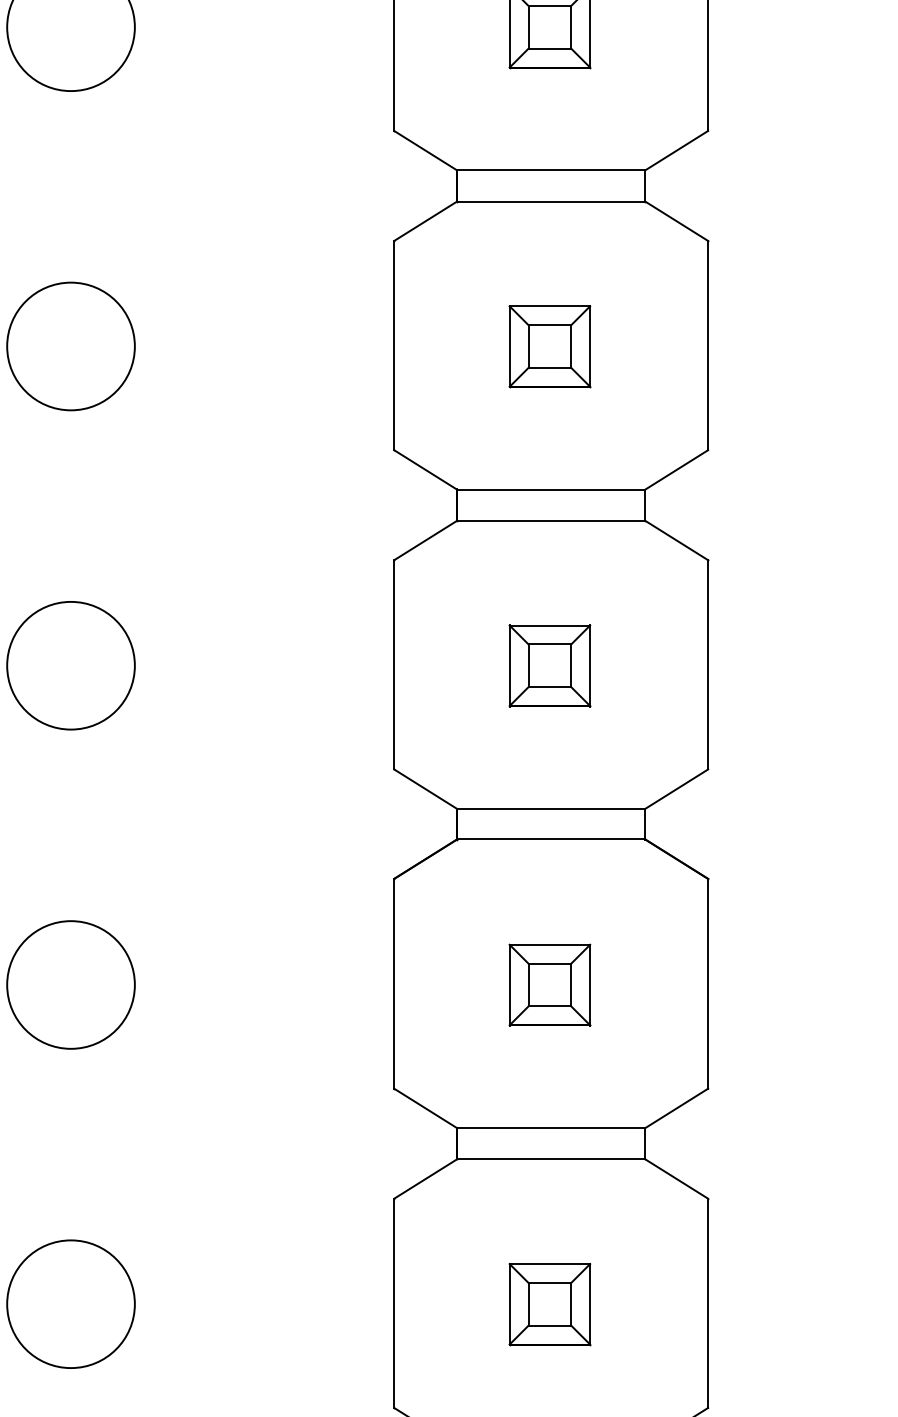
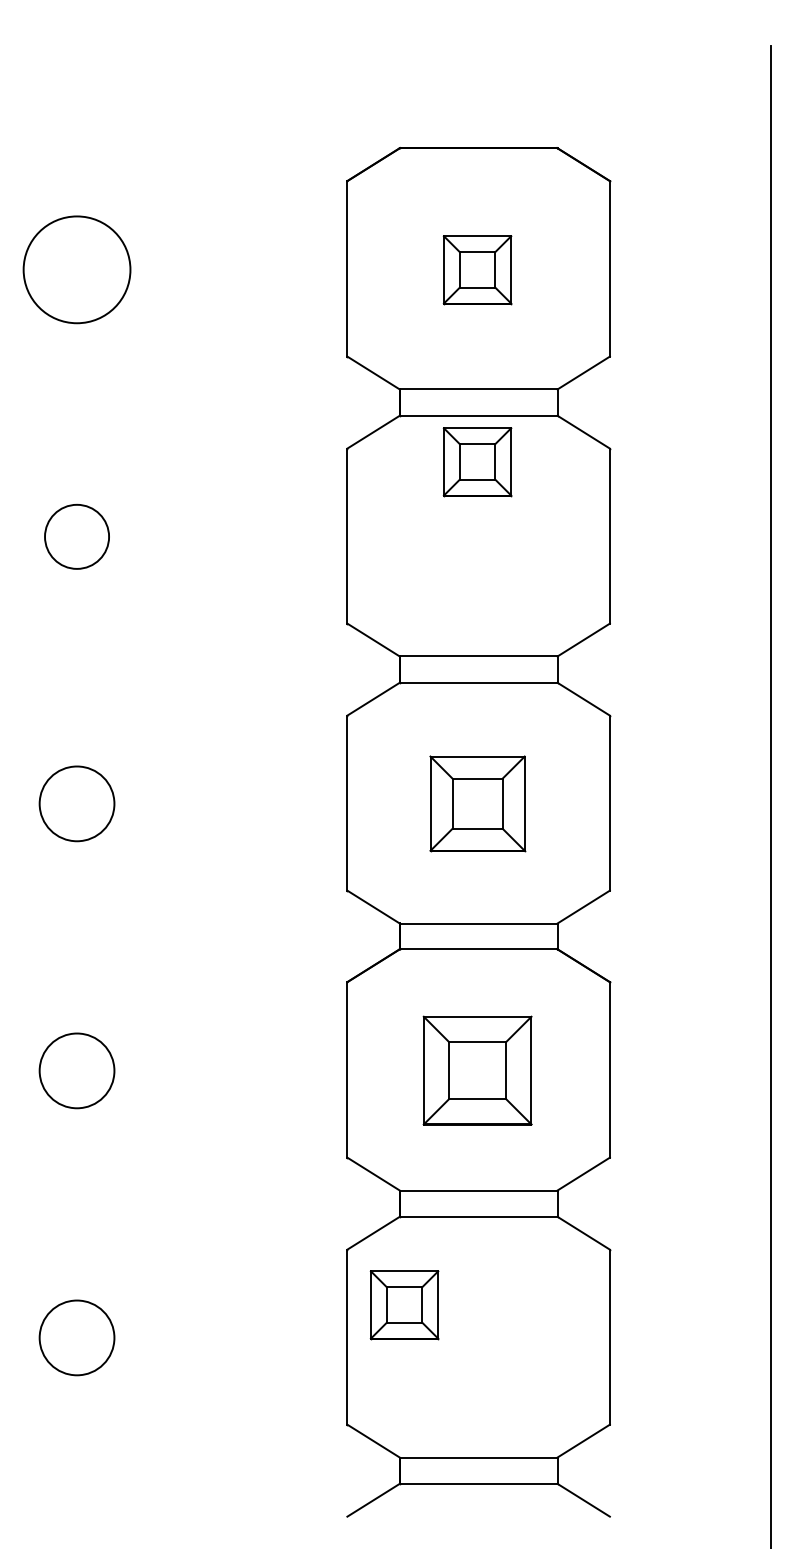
circle: (70, 346) -> (76, 536), size x0.6
part: (549, 347) -> (477, 462), moved
circle: (70, 665) -> (76, 803), size x0.7
part: (549, 666) -> (477, 804), size x1.4
circle: (70, 984) -> (76, 1070), size x0.7
part: (549, 985) -> (477, 1071), size x1.6
circle: (70, 1303) -> (76, 1337), size x0.7
part: (549, 1304) -> (404, 1305), moved

